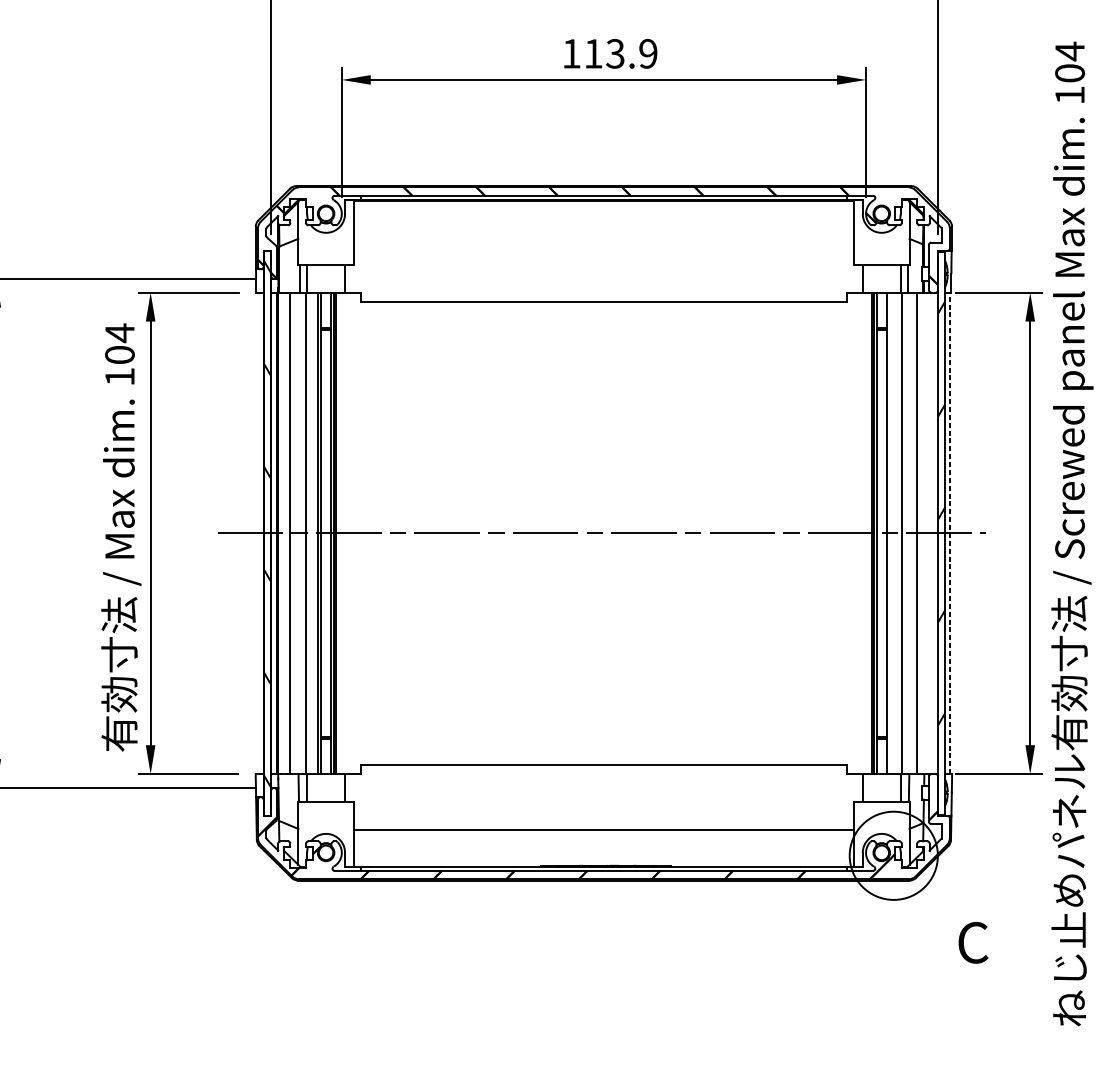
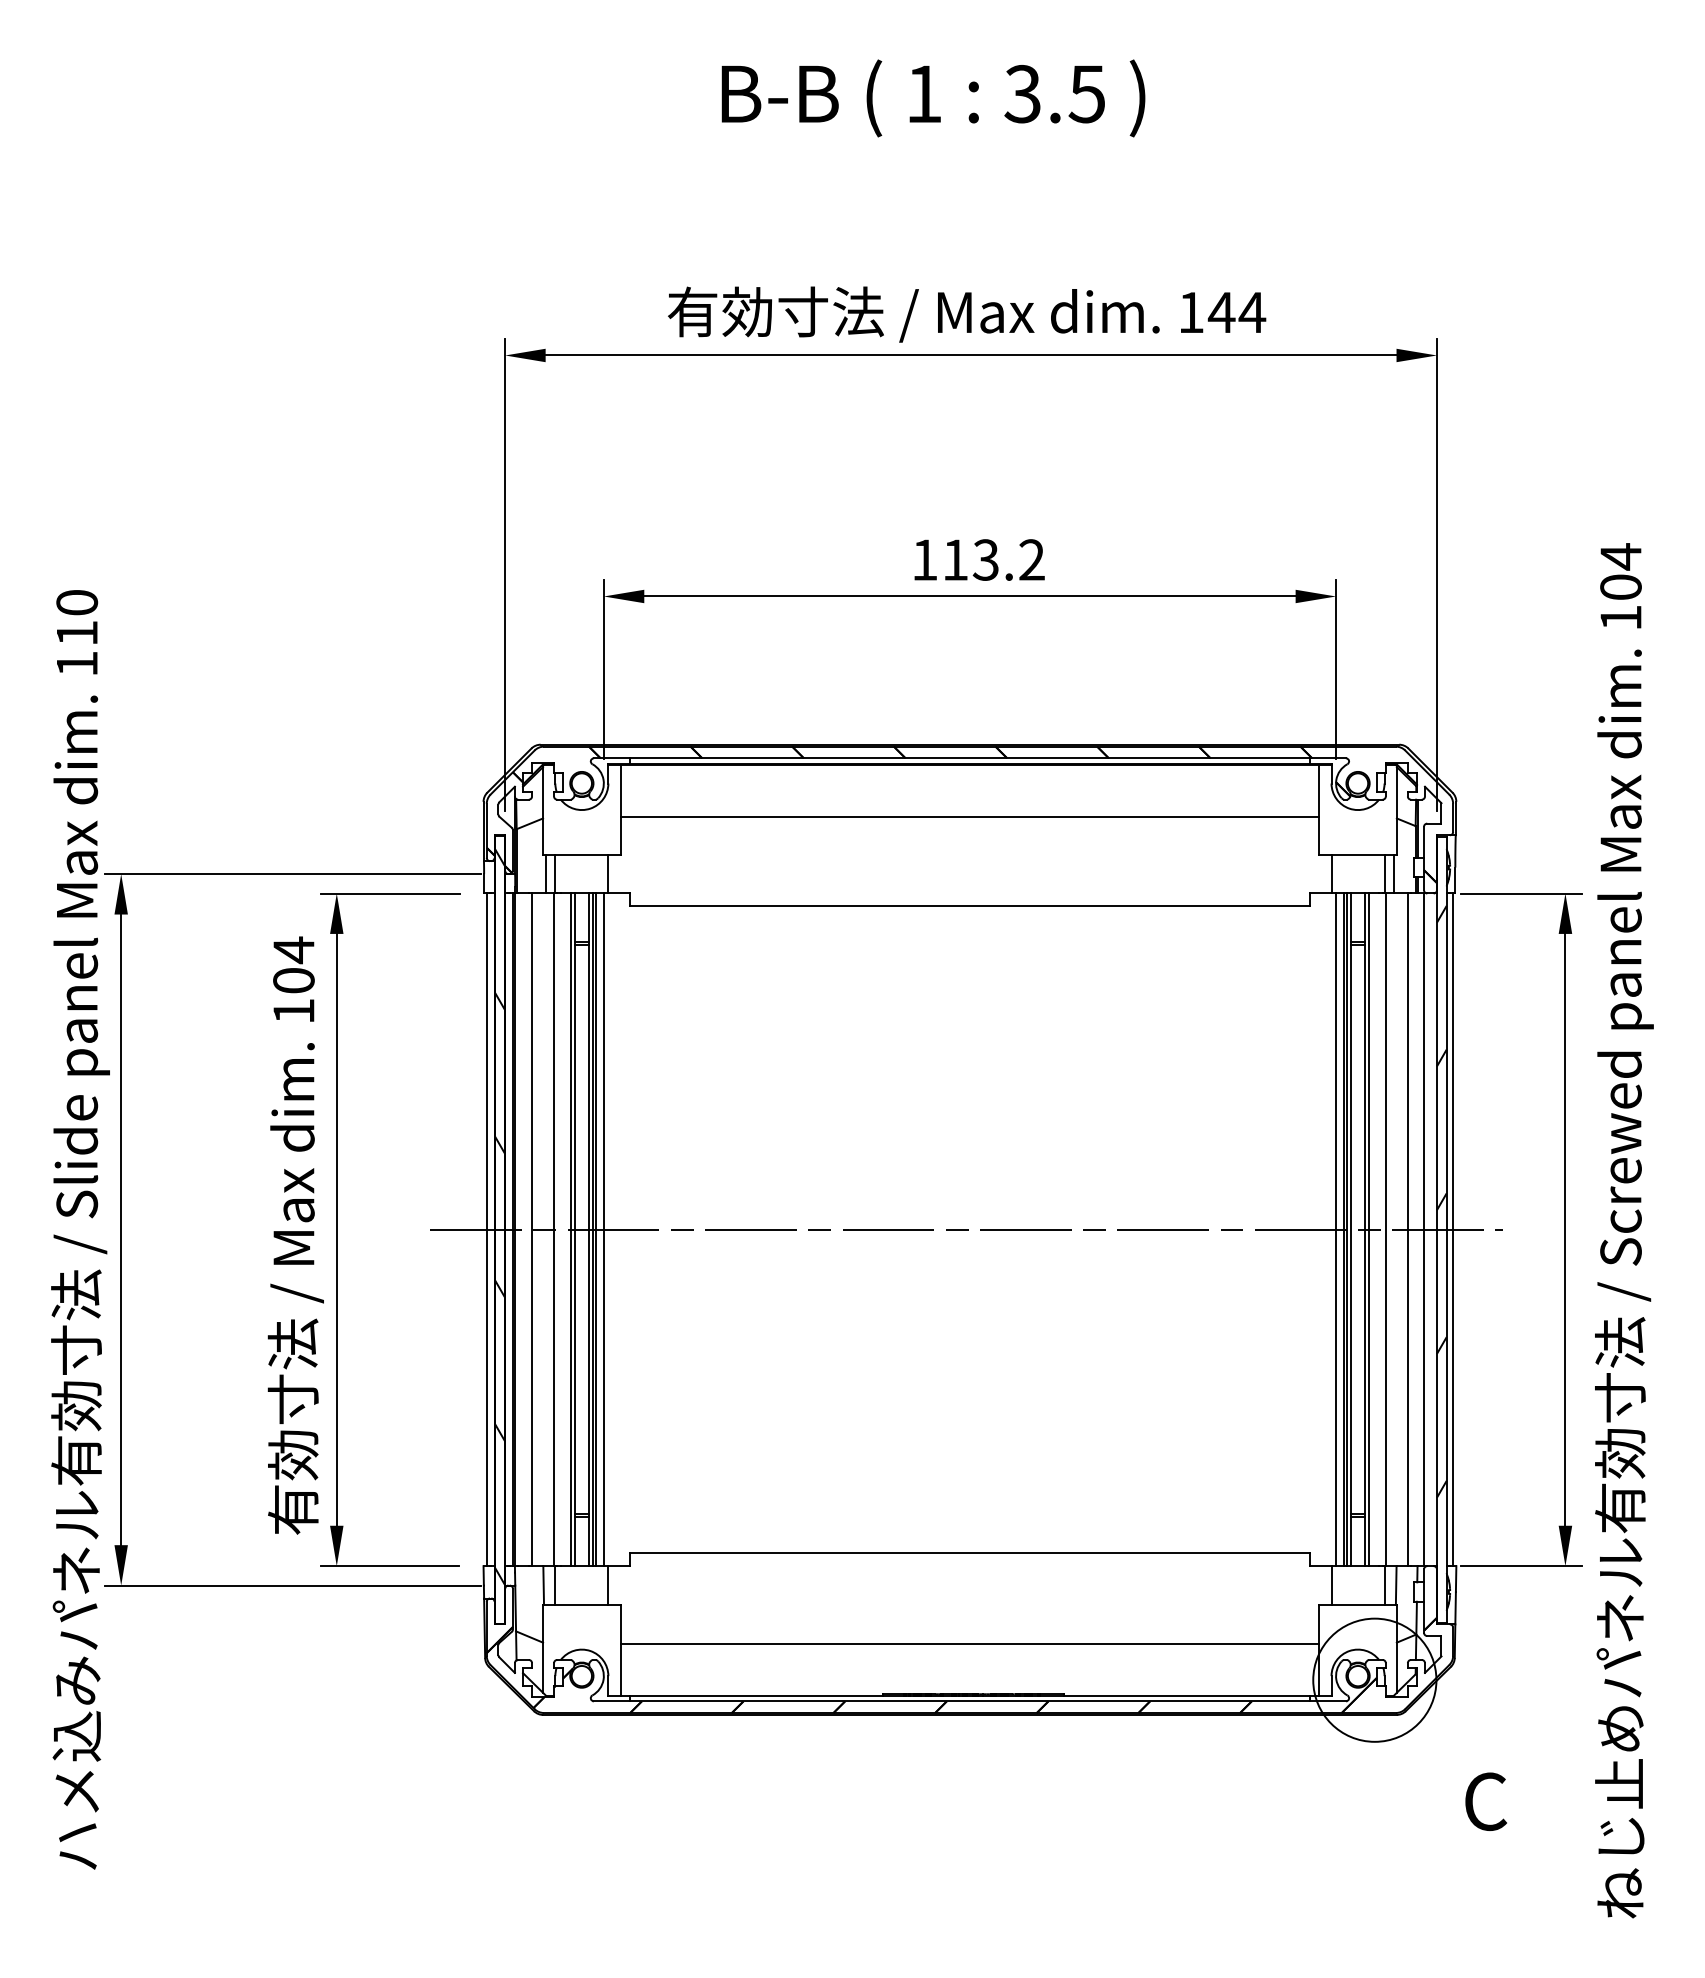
text: (647, 53) -> (1031, 559), 113.9 -> 113.2
line: (603, 238) -> (969, 817), added
line: (257, 533) -> (486, 1229), added
line: (341, 533) -> (603, 1229), added
line: (866, 533) -> (1336, 1229), added
line: (889, 533) -> (1368, 1229), added
line: (929, 533) -> (1424, 1229), added
line: (950, 533) -> (1453, 1229), dashed -> solid

